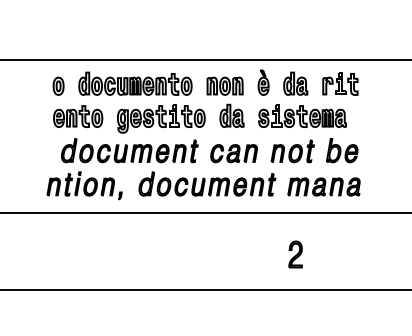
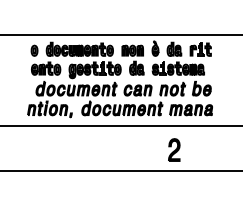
part: (295, 253) -> (174, 149), size x1.43

